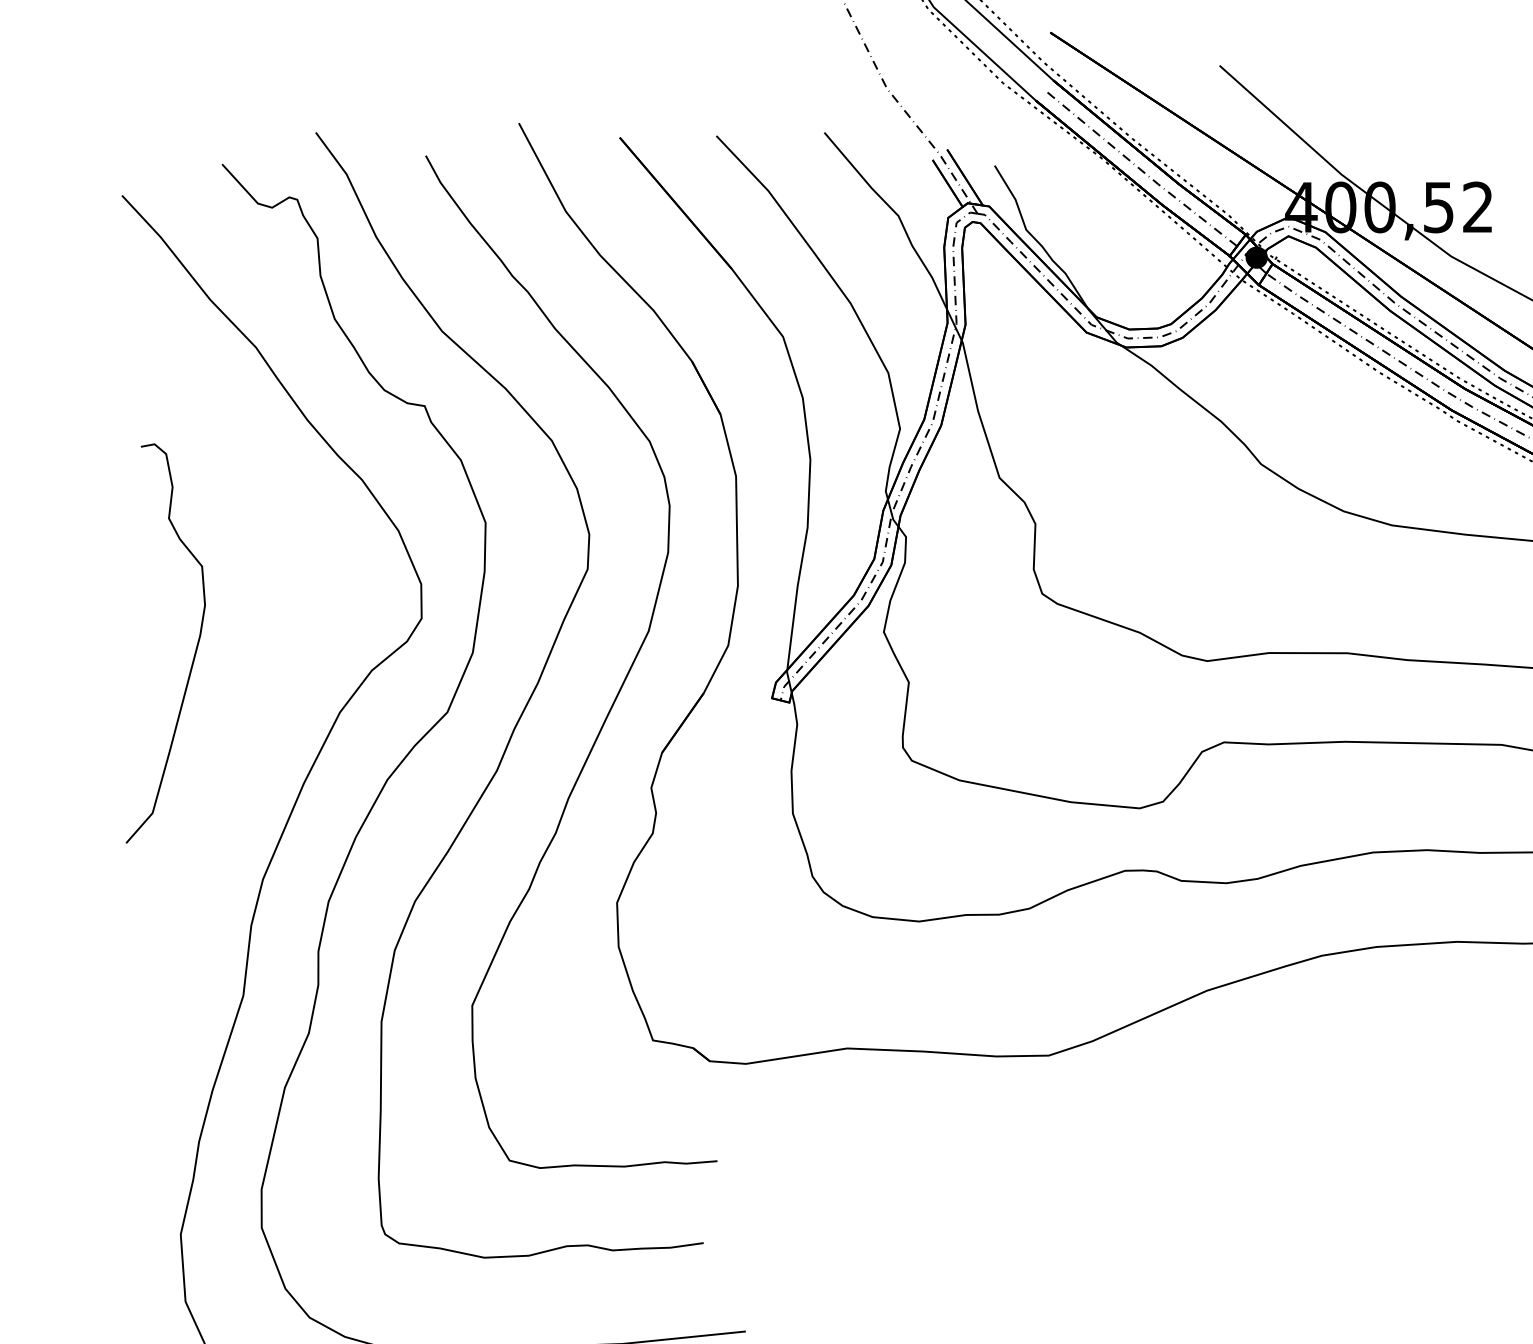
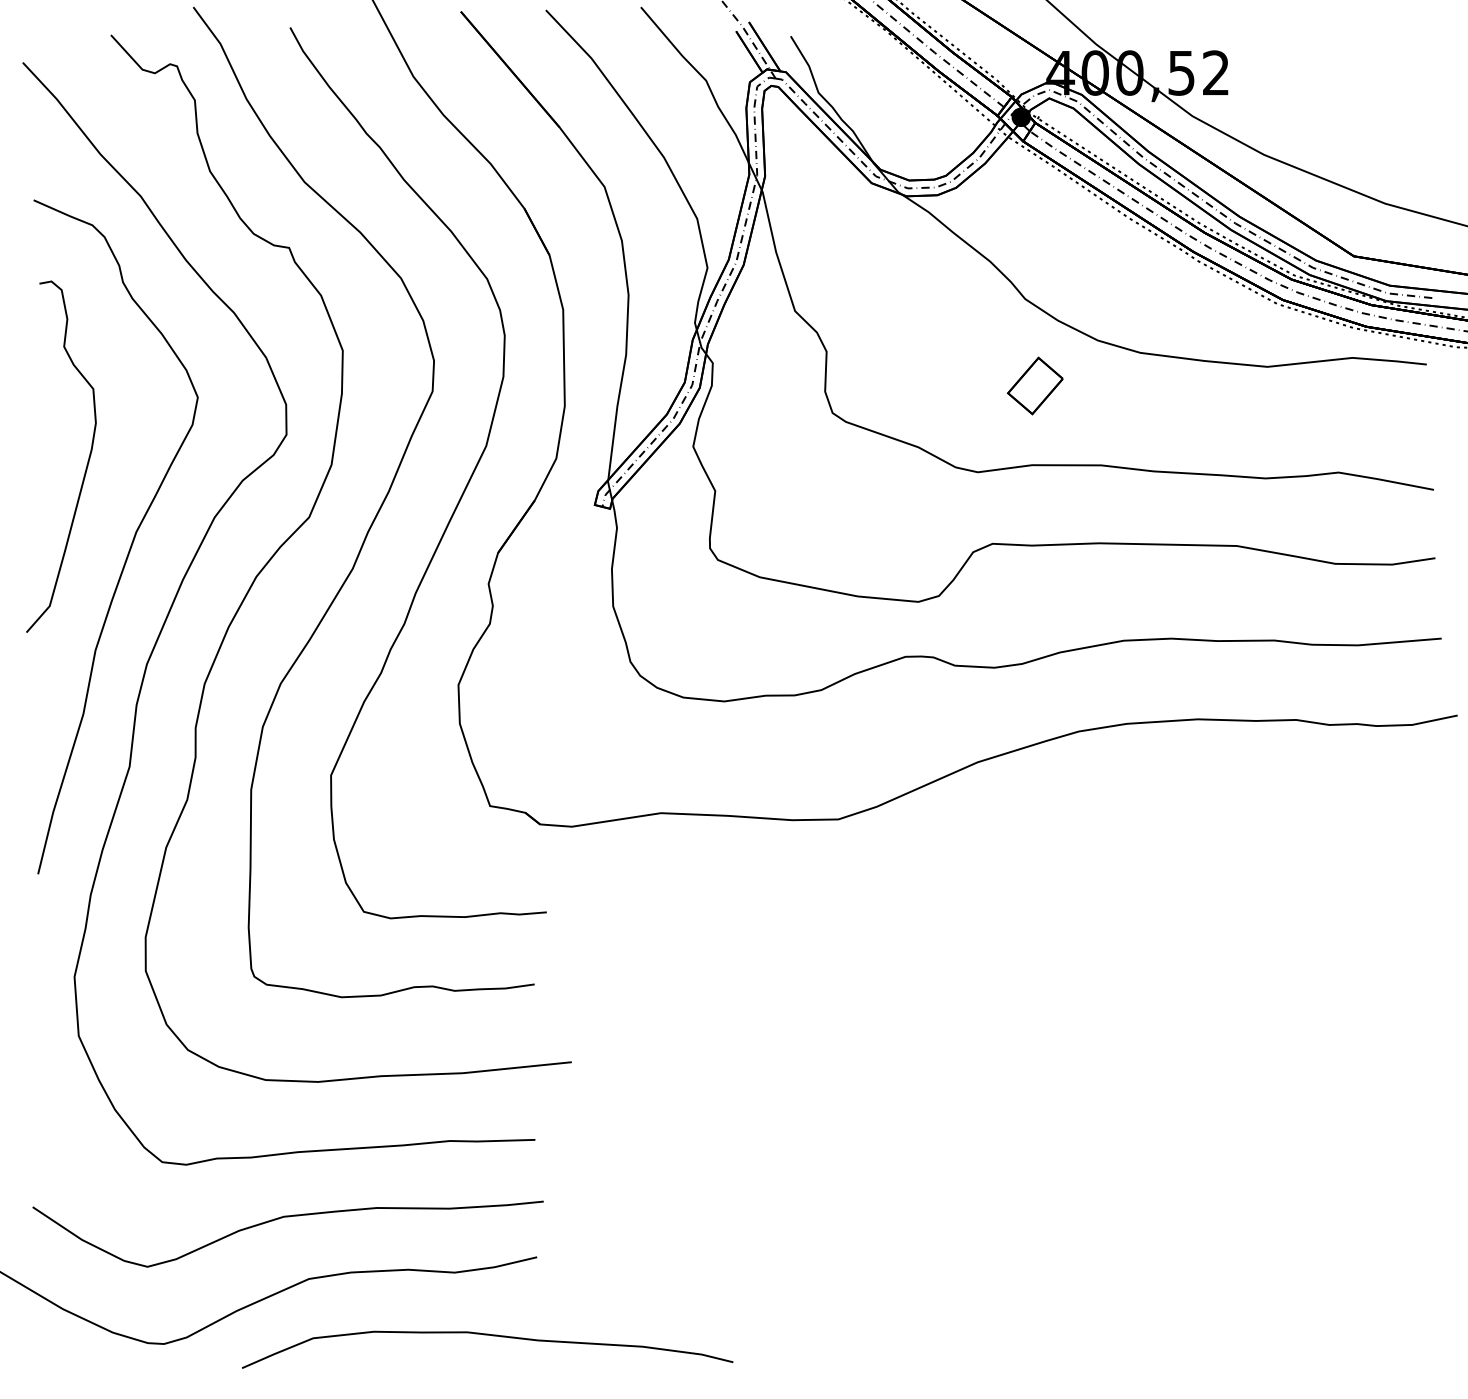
part: (1271, 562) -> (1034, 385), added
curve: (245, 740) -> (131, 542), added

